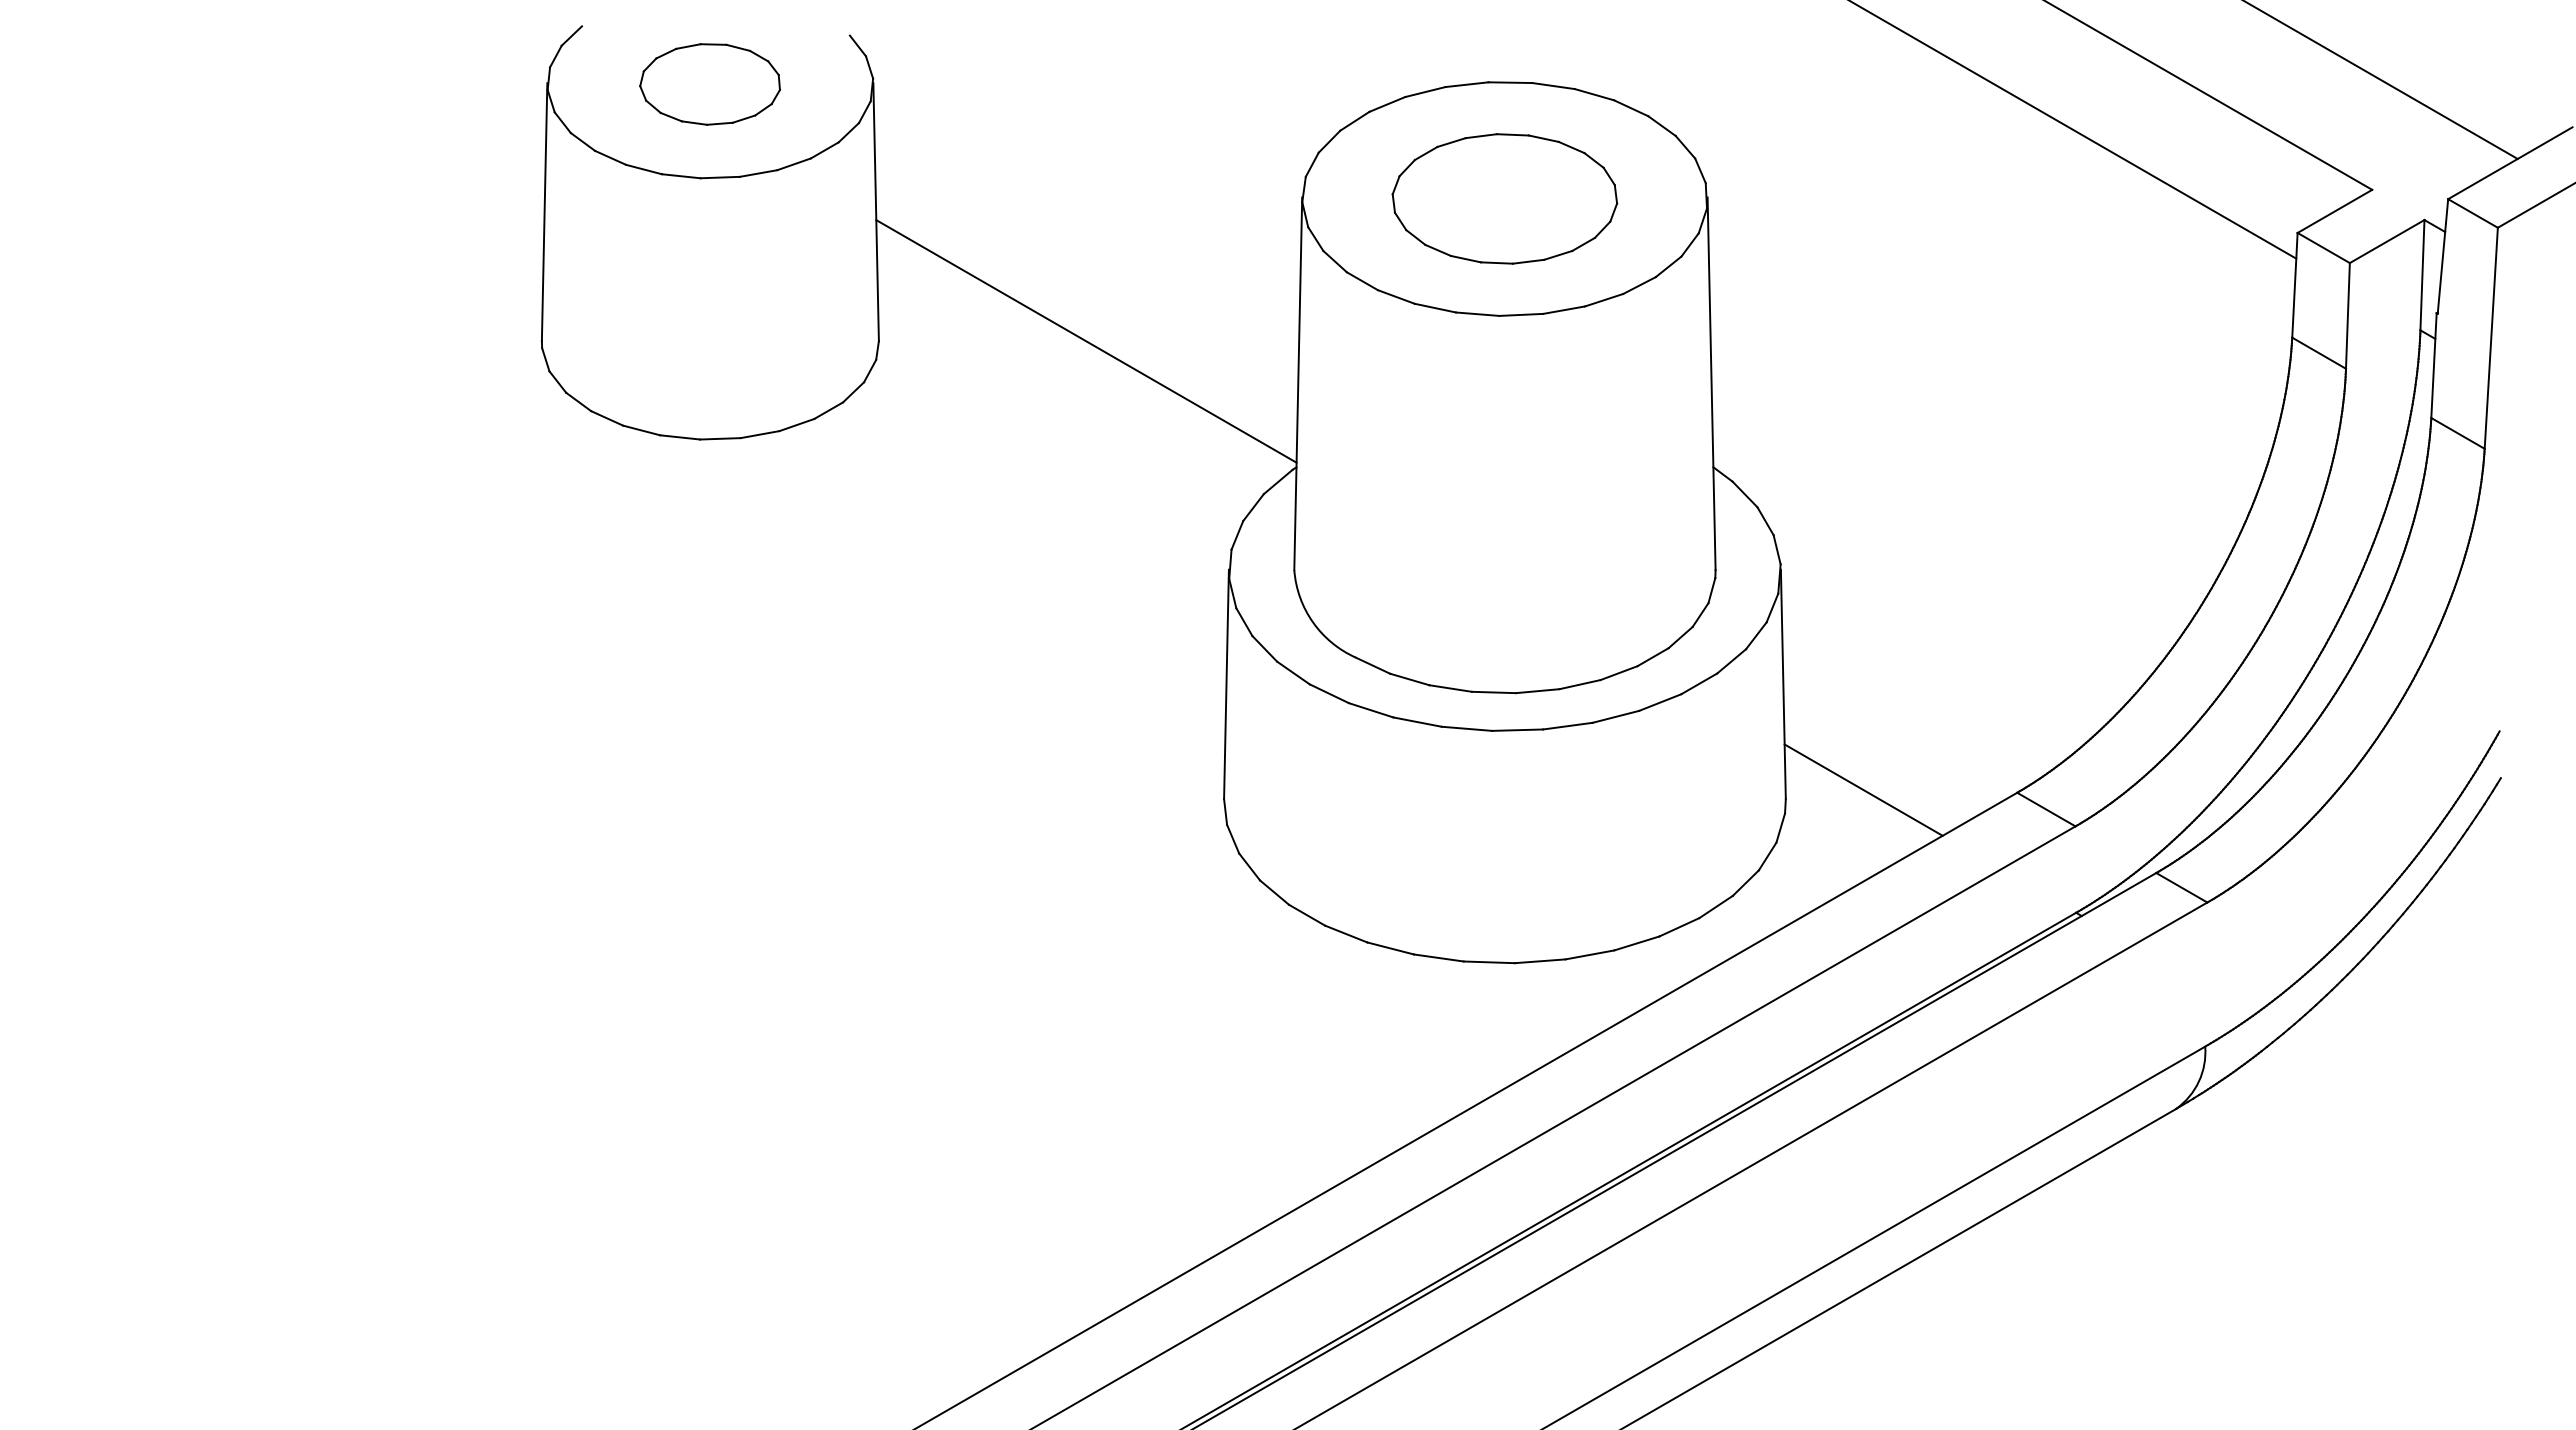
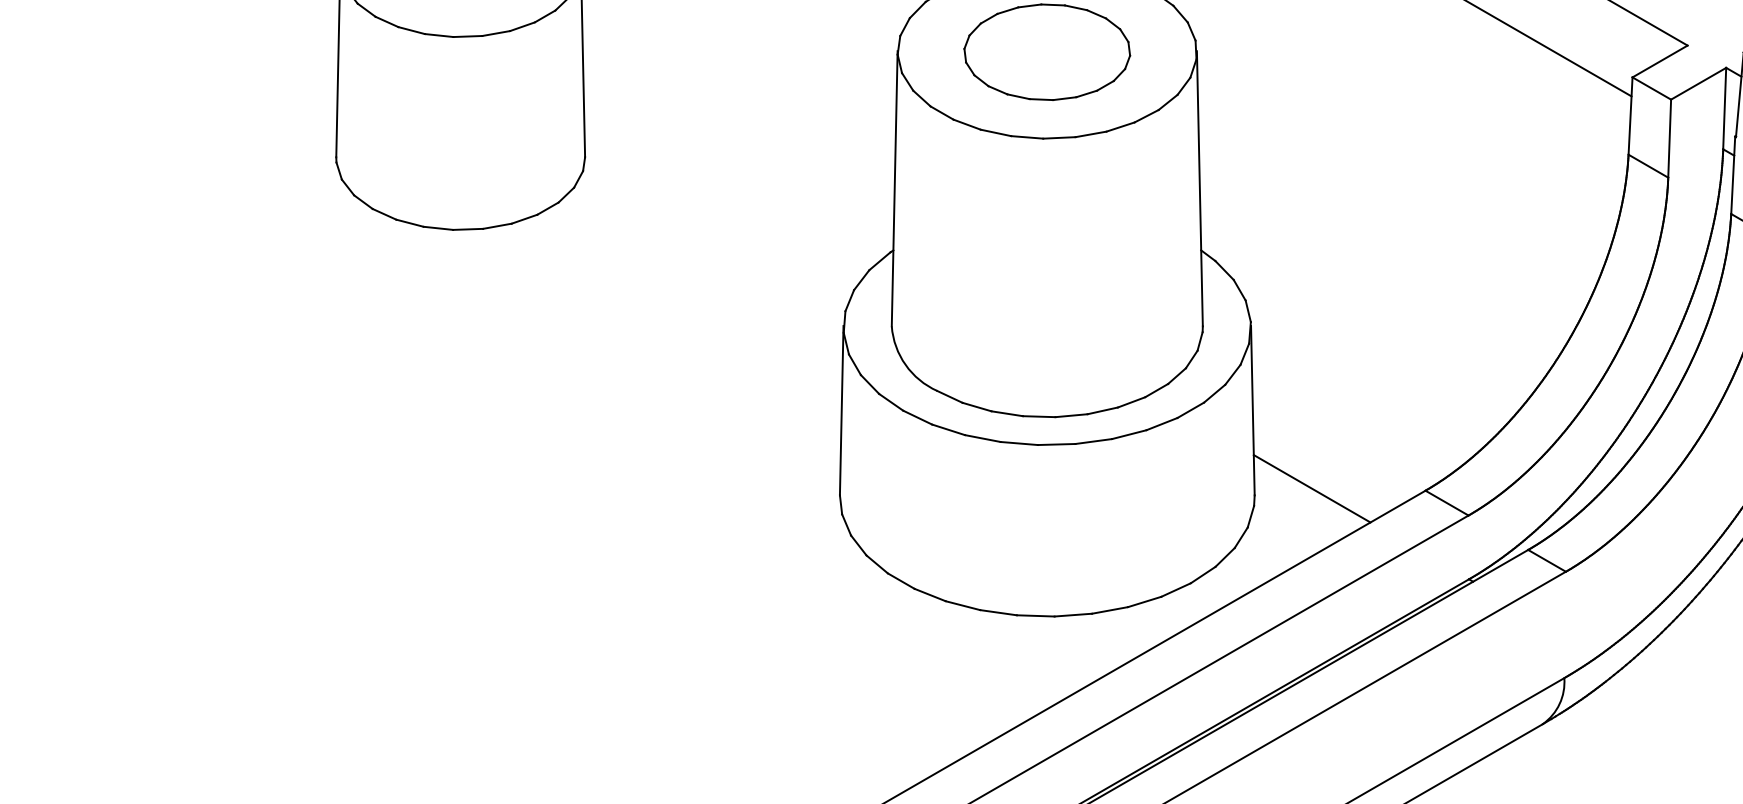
line: (1086, 341) -> (738, 157), removed

